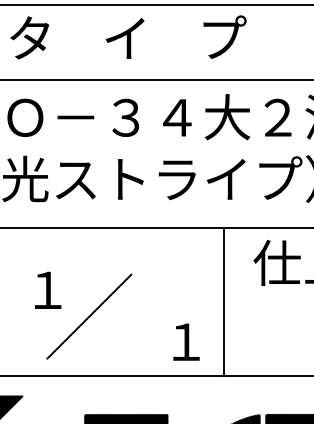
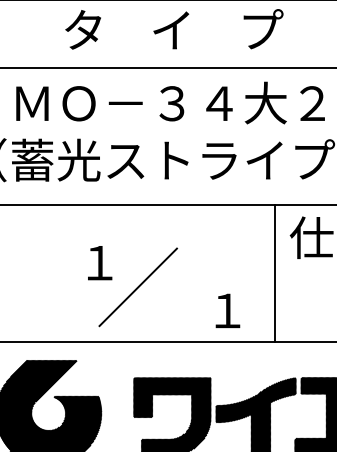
line: (223, 301) -> (275, 273), moved

